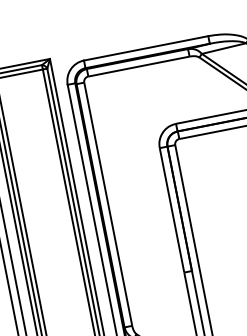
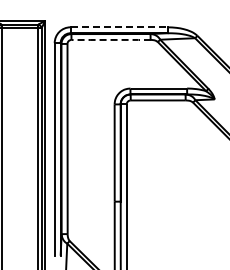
line: (146, 48) -> (119, 27), solid -> dashed
line: (138, 66) -> (110, 39), solid -> dashed

